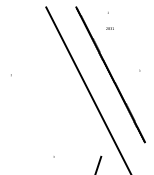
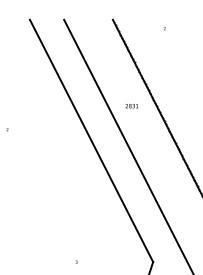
text: (109, 28) -> (130, 105), moved
line: (63, 81) -> (92, 139), added

